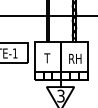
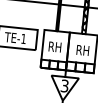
text: (47, 58) -> (55, 47), T -> RH

